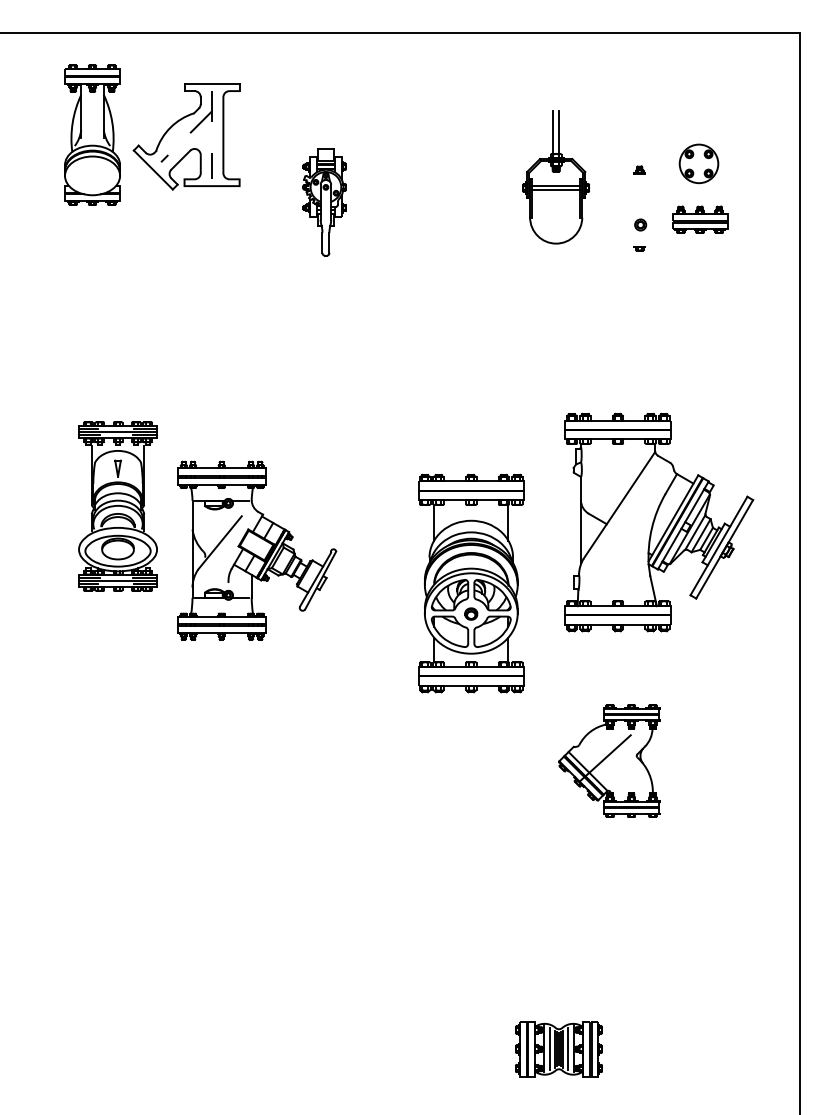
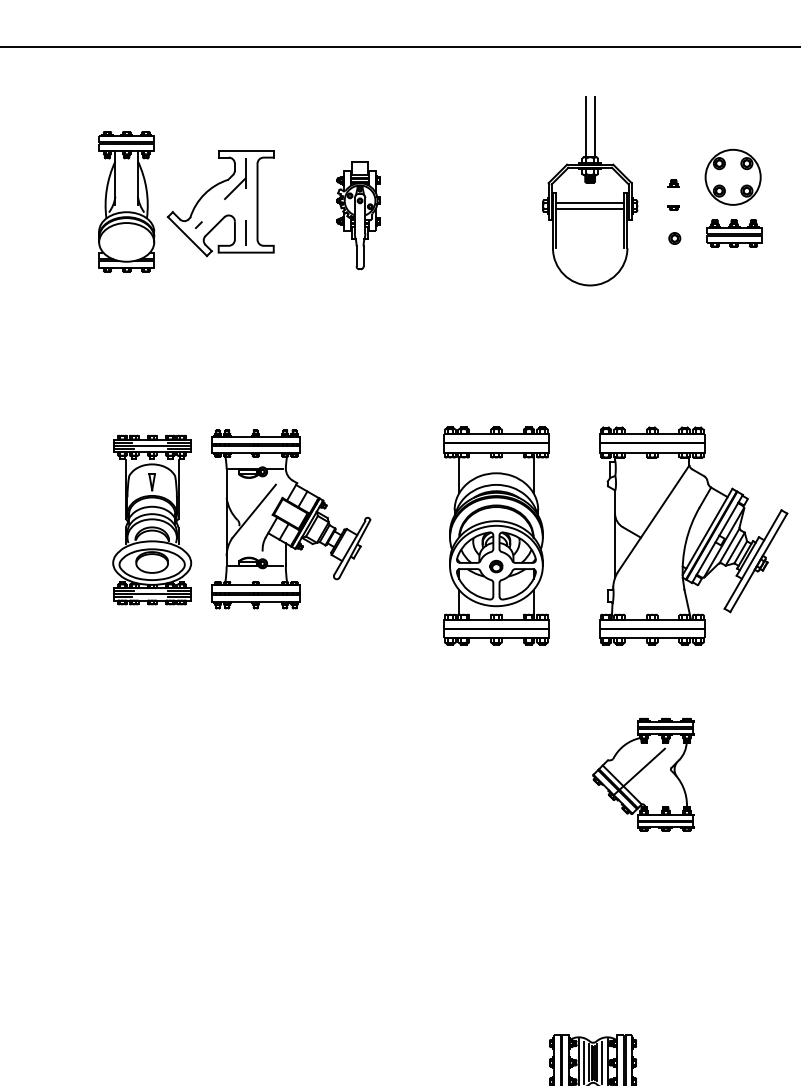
part: (159, 140) -> (193, 207), moved
part: (698, 163) -> (732, 177), size x1.43
part: (556, 177) -> (590, 191), size x1.43
part: (639, 248) -> (673, 208), moved
part: (257, 550) -> (291, 519), moved
part: (471, 583) -> (496, 536), moved

